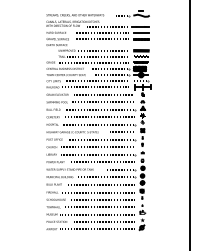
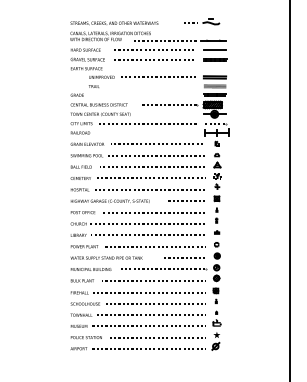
part: (132, 13) -> (201, 20), size x0.7
line: (98, 56) -> (149, 86), removed
line: (93, 62) -> (142, 95), removed
line: (111, 75) -> (169, 114), removed
line: (95, 87) -> (145, 133), removed

